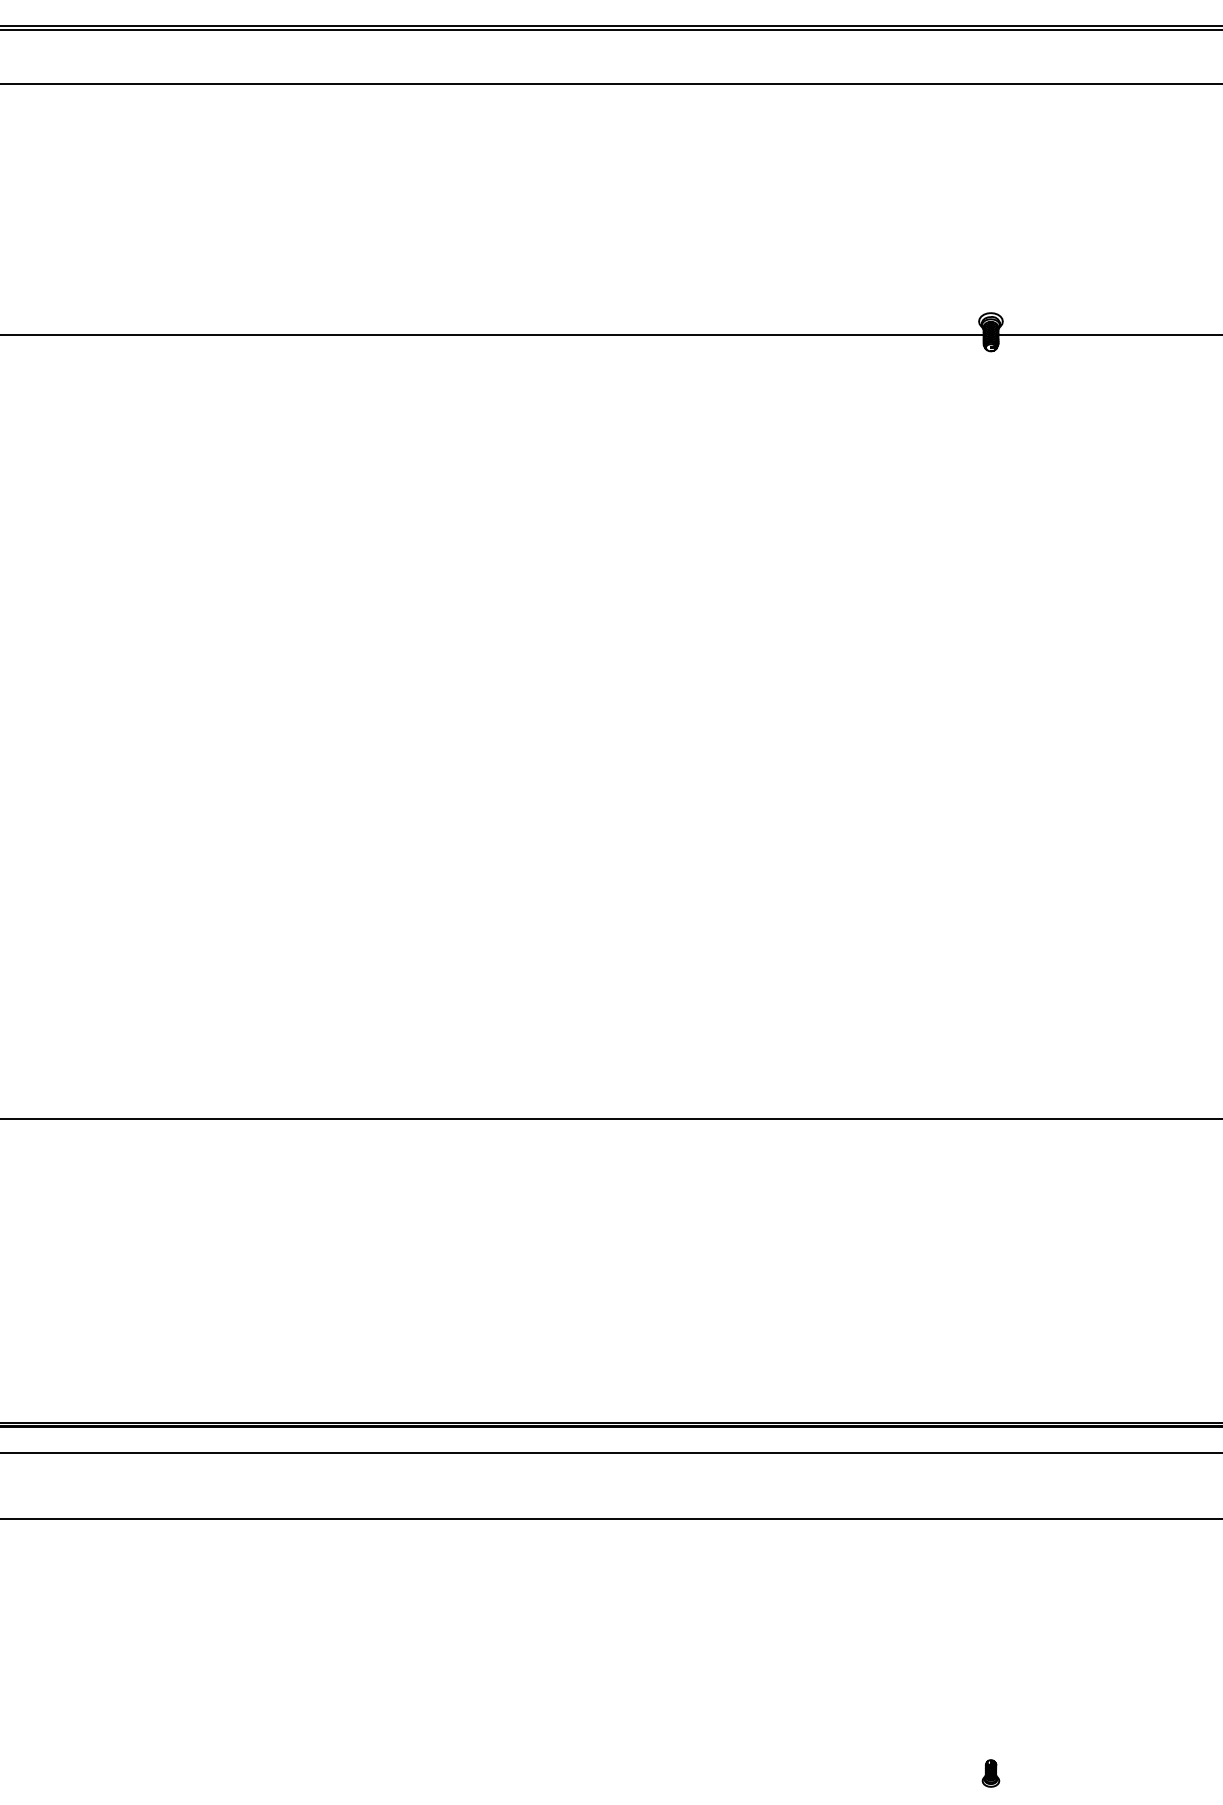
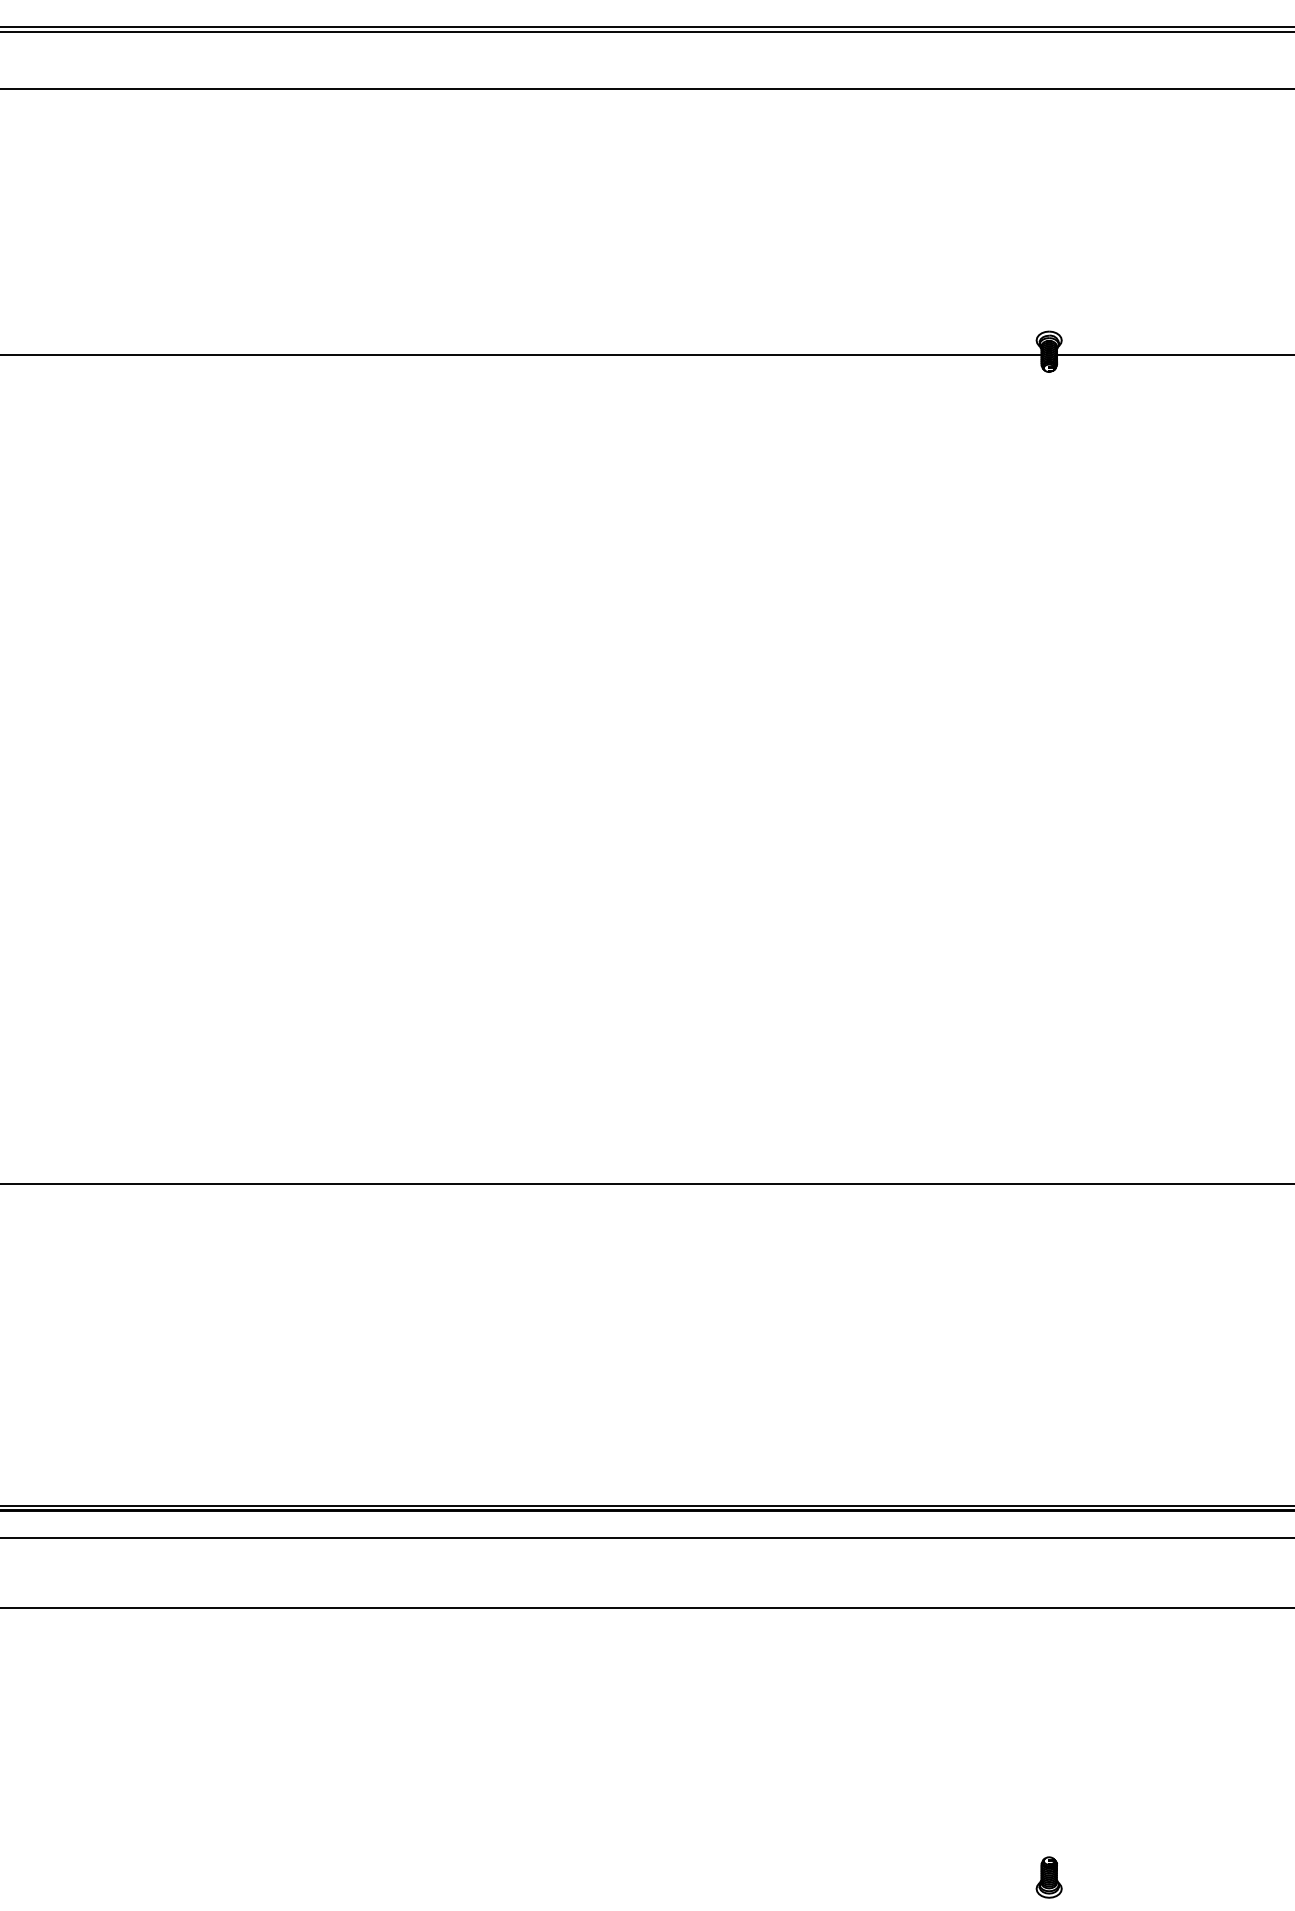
part: (990, 1773) -> (1048, 1877), size x1.43

